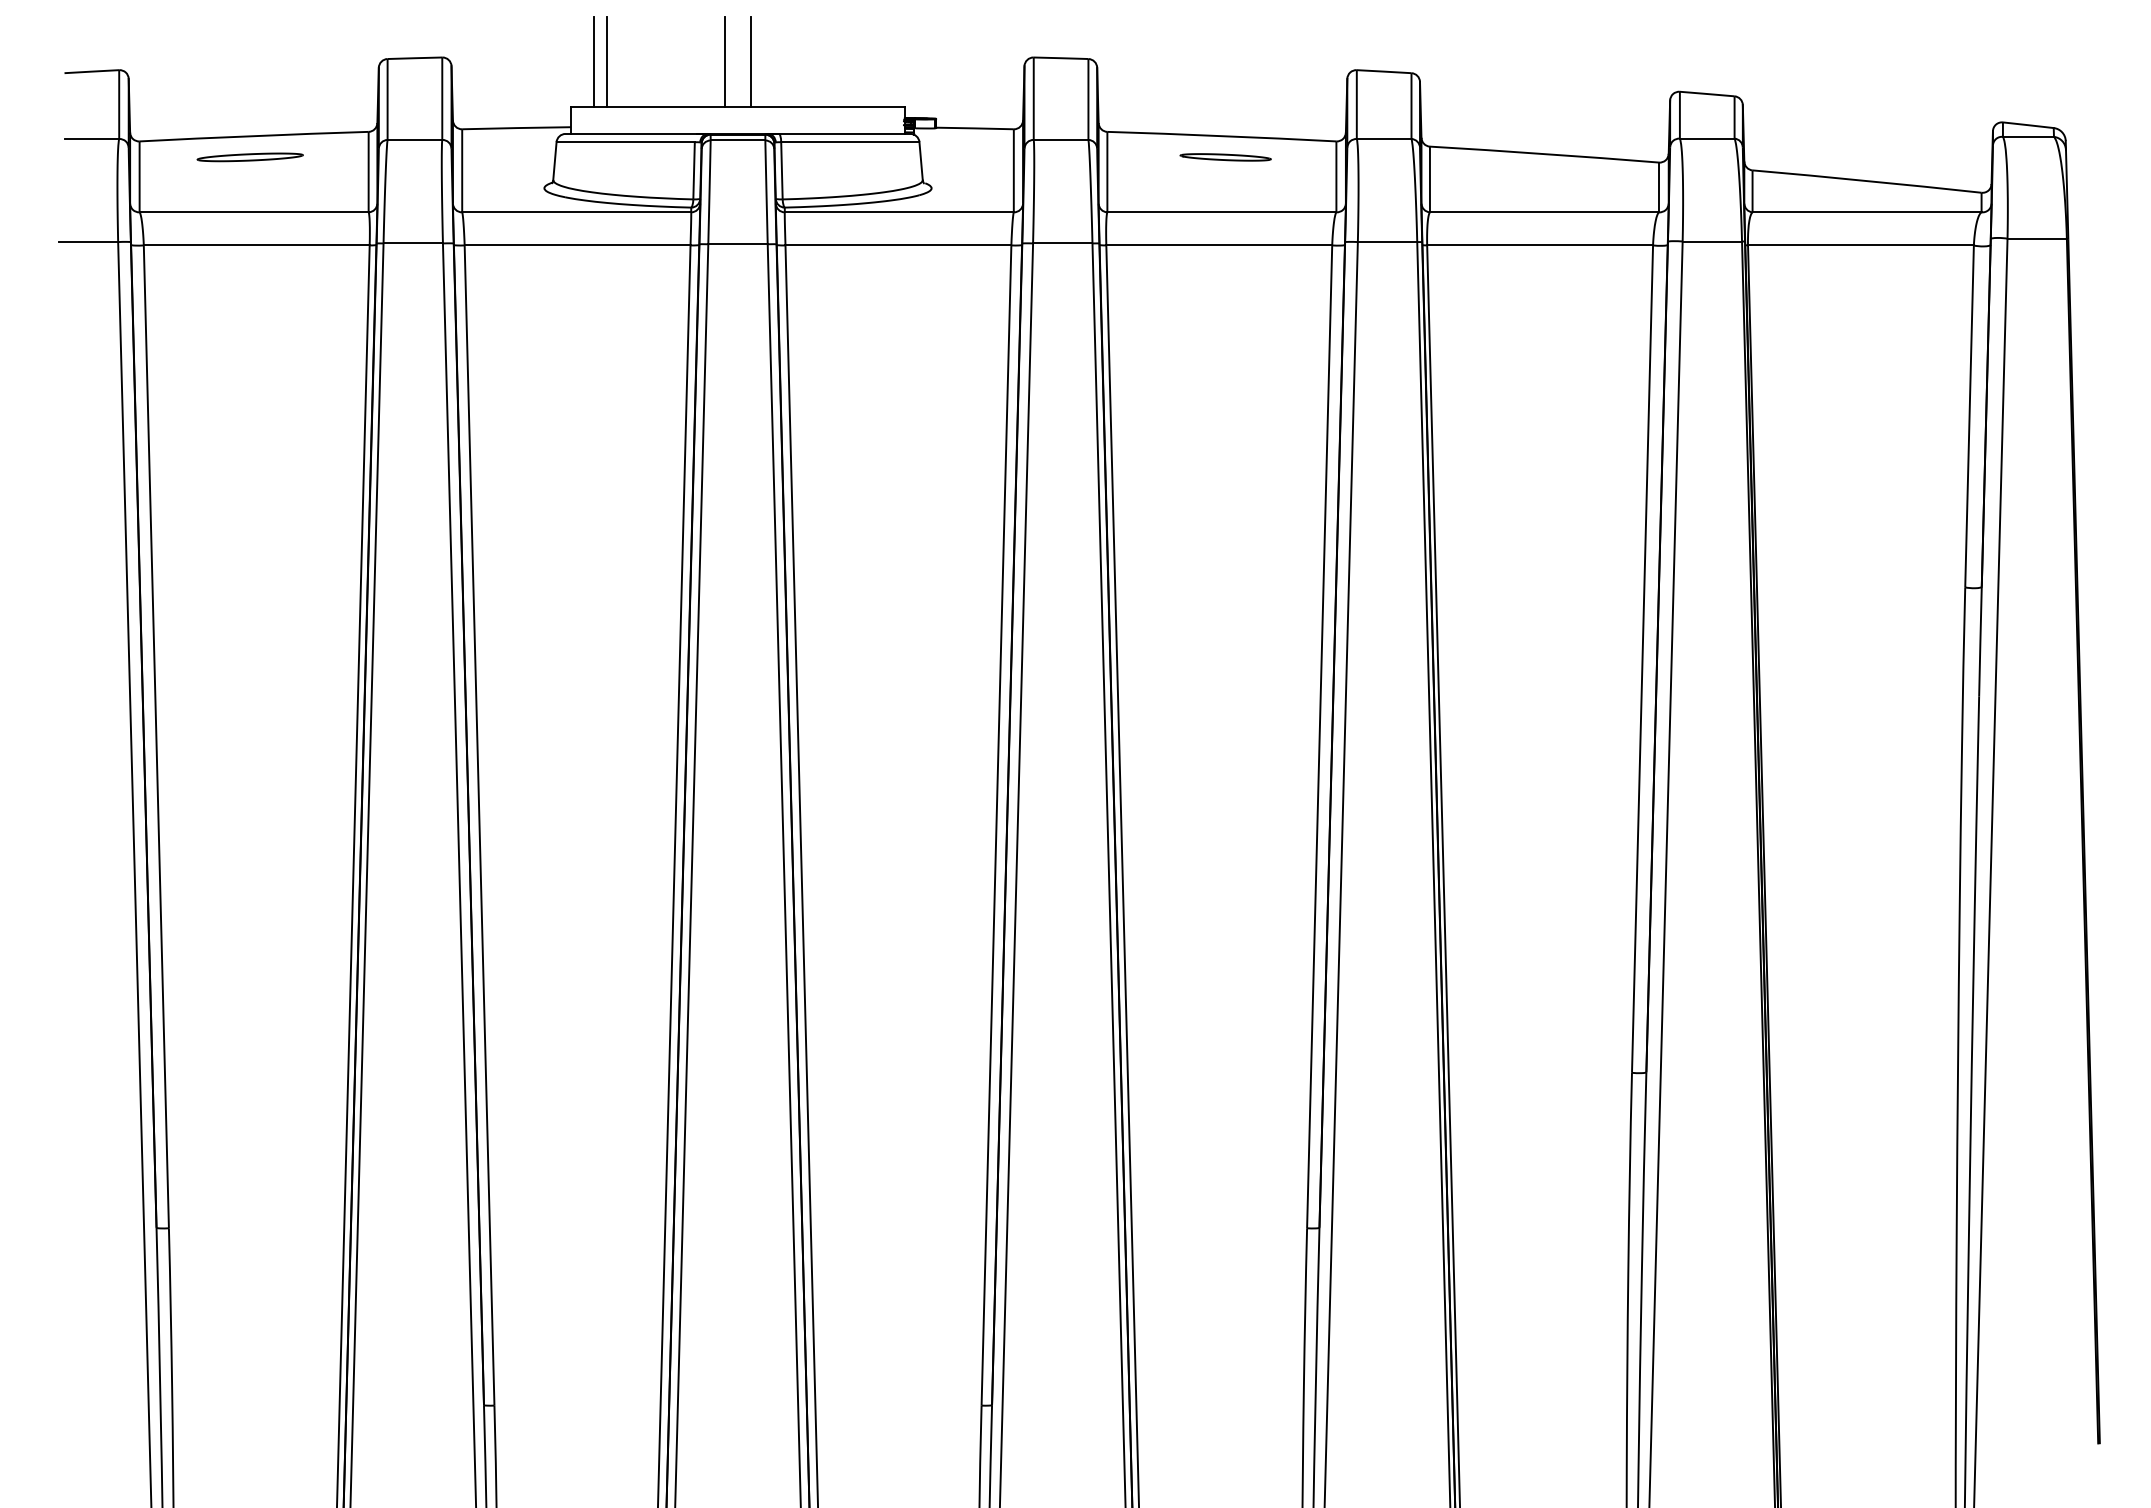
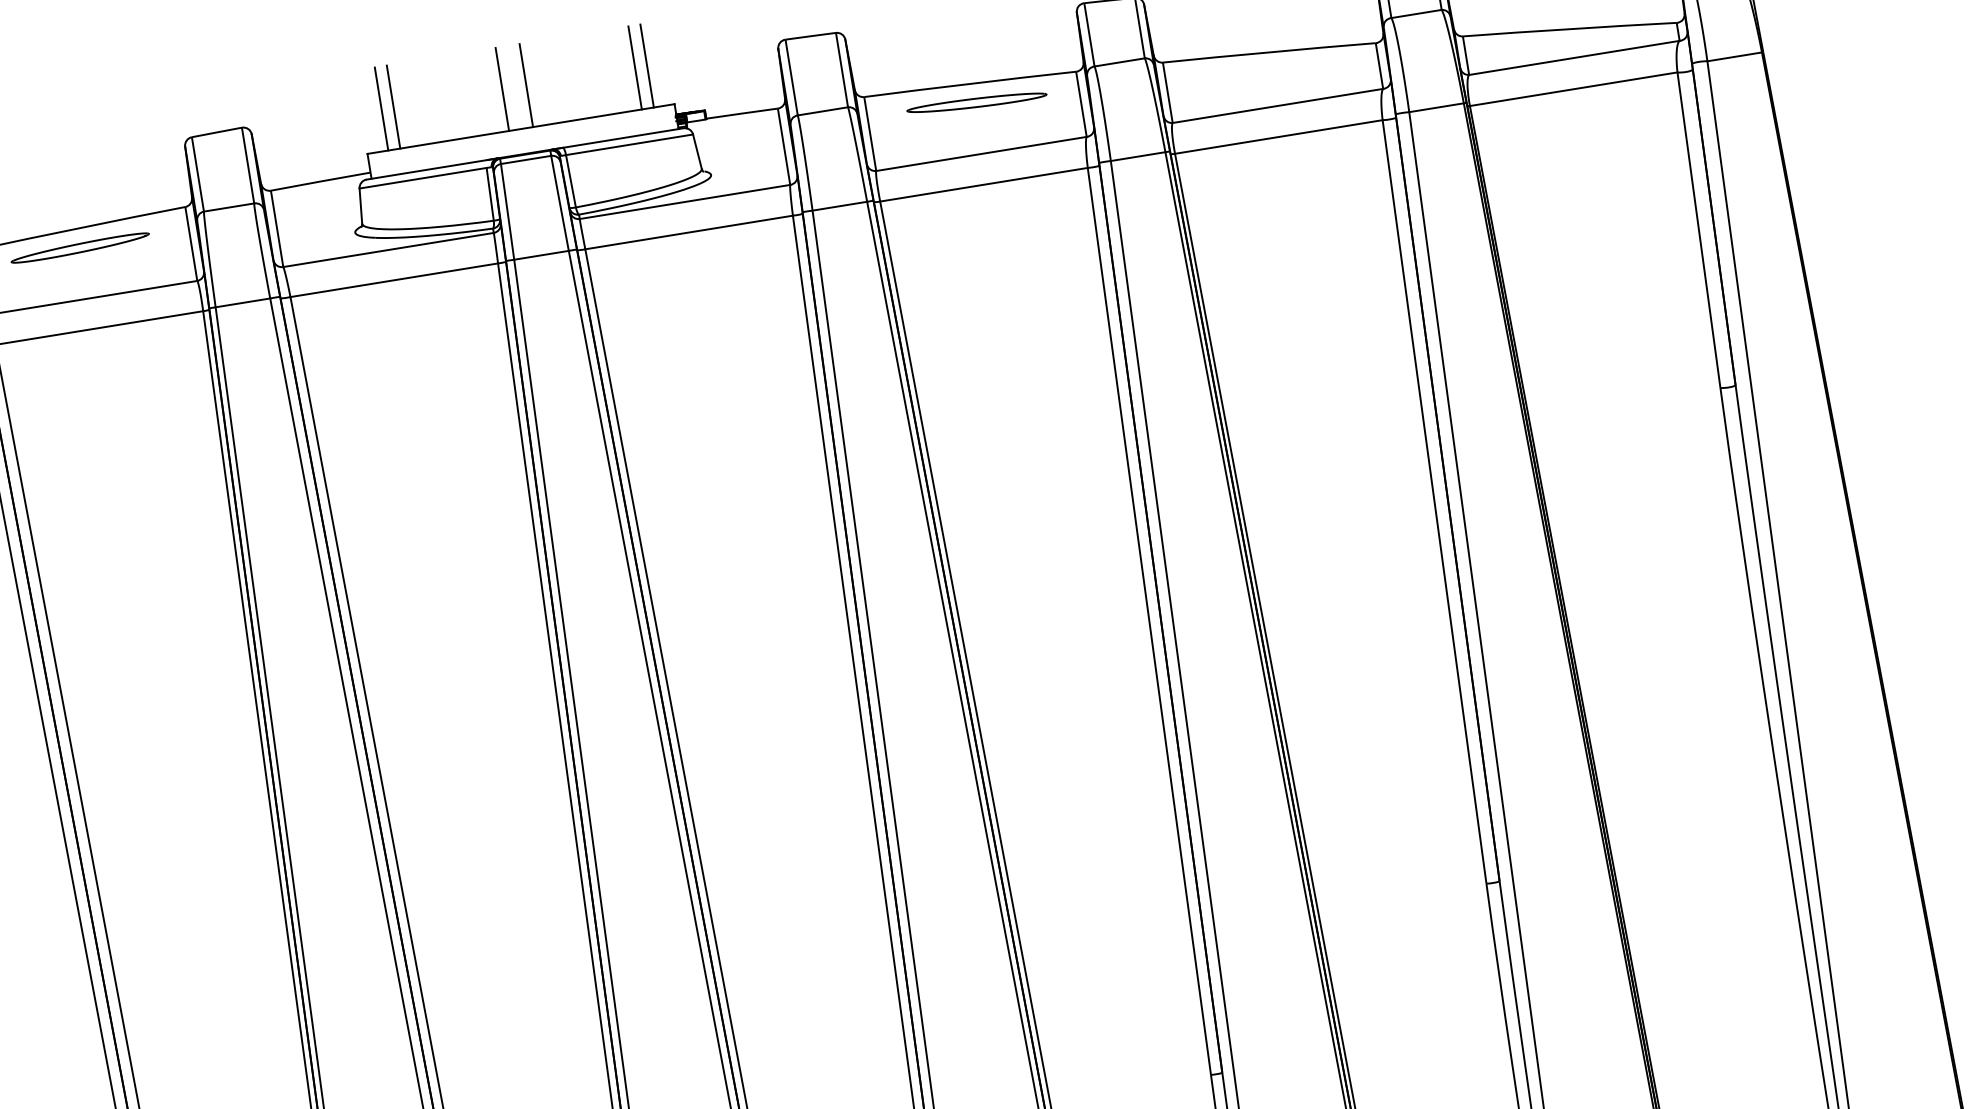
line: (869, 61) -> (635, 67), added
line: (882, 61) -> (647, 65), added
part: (250, 157) -> (80, 248), size x1.43
part: (1225, 157) -> (976, 103), size x1.67

